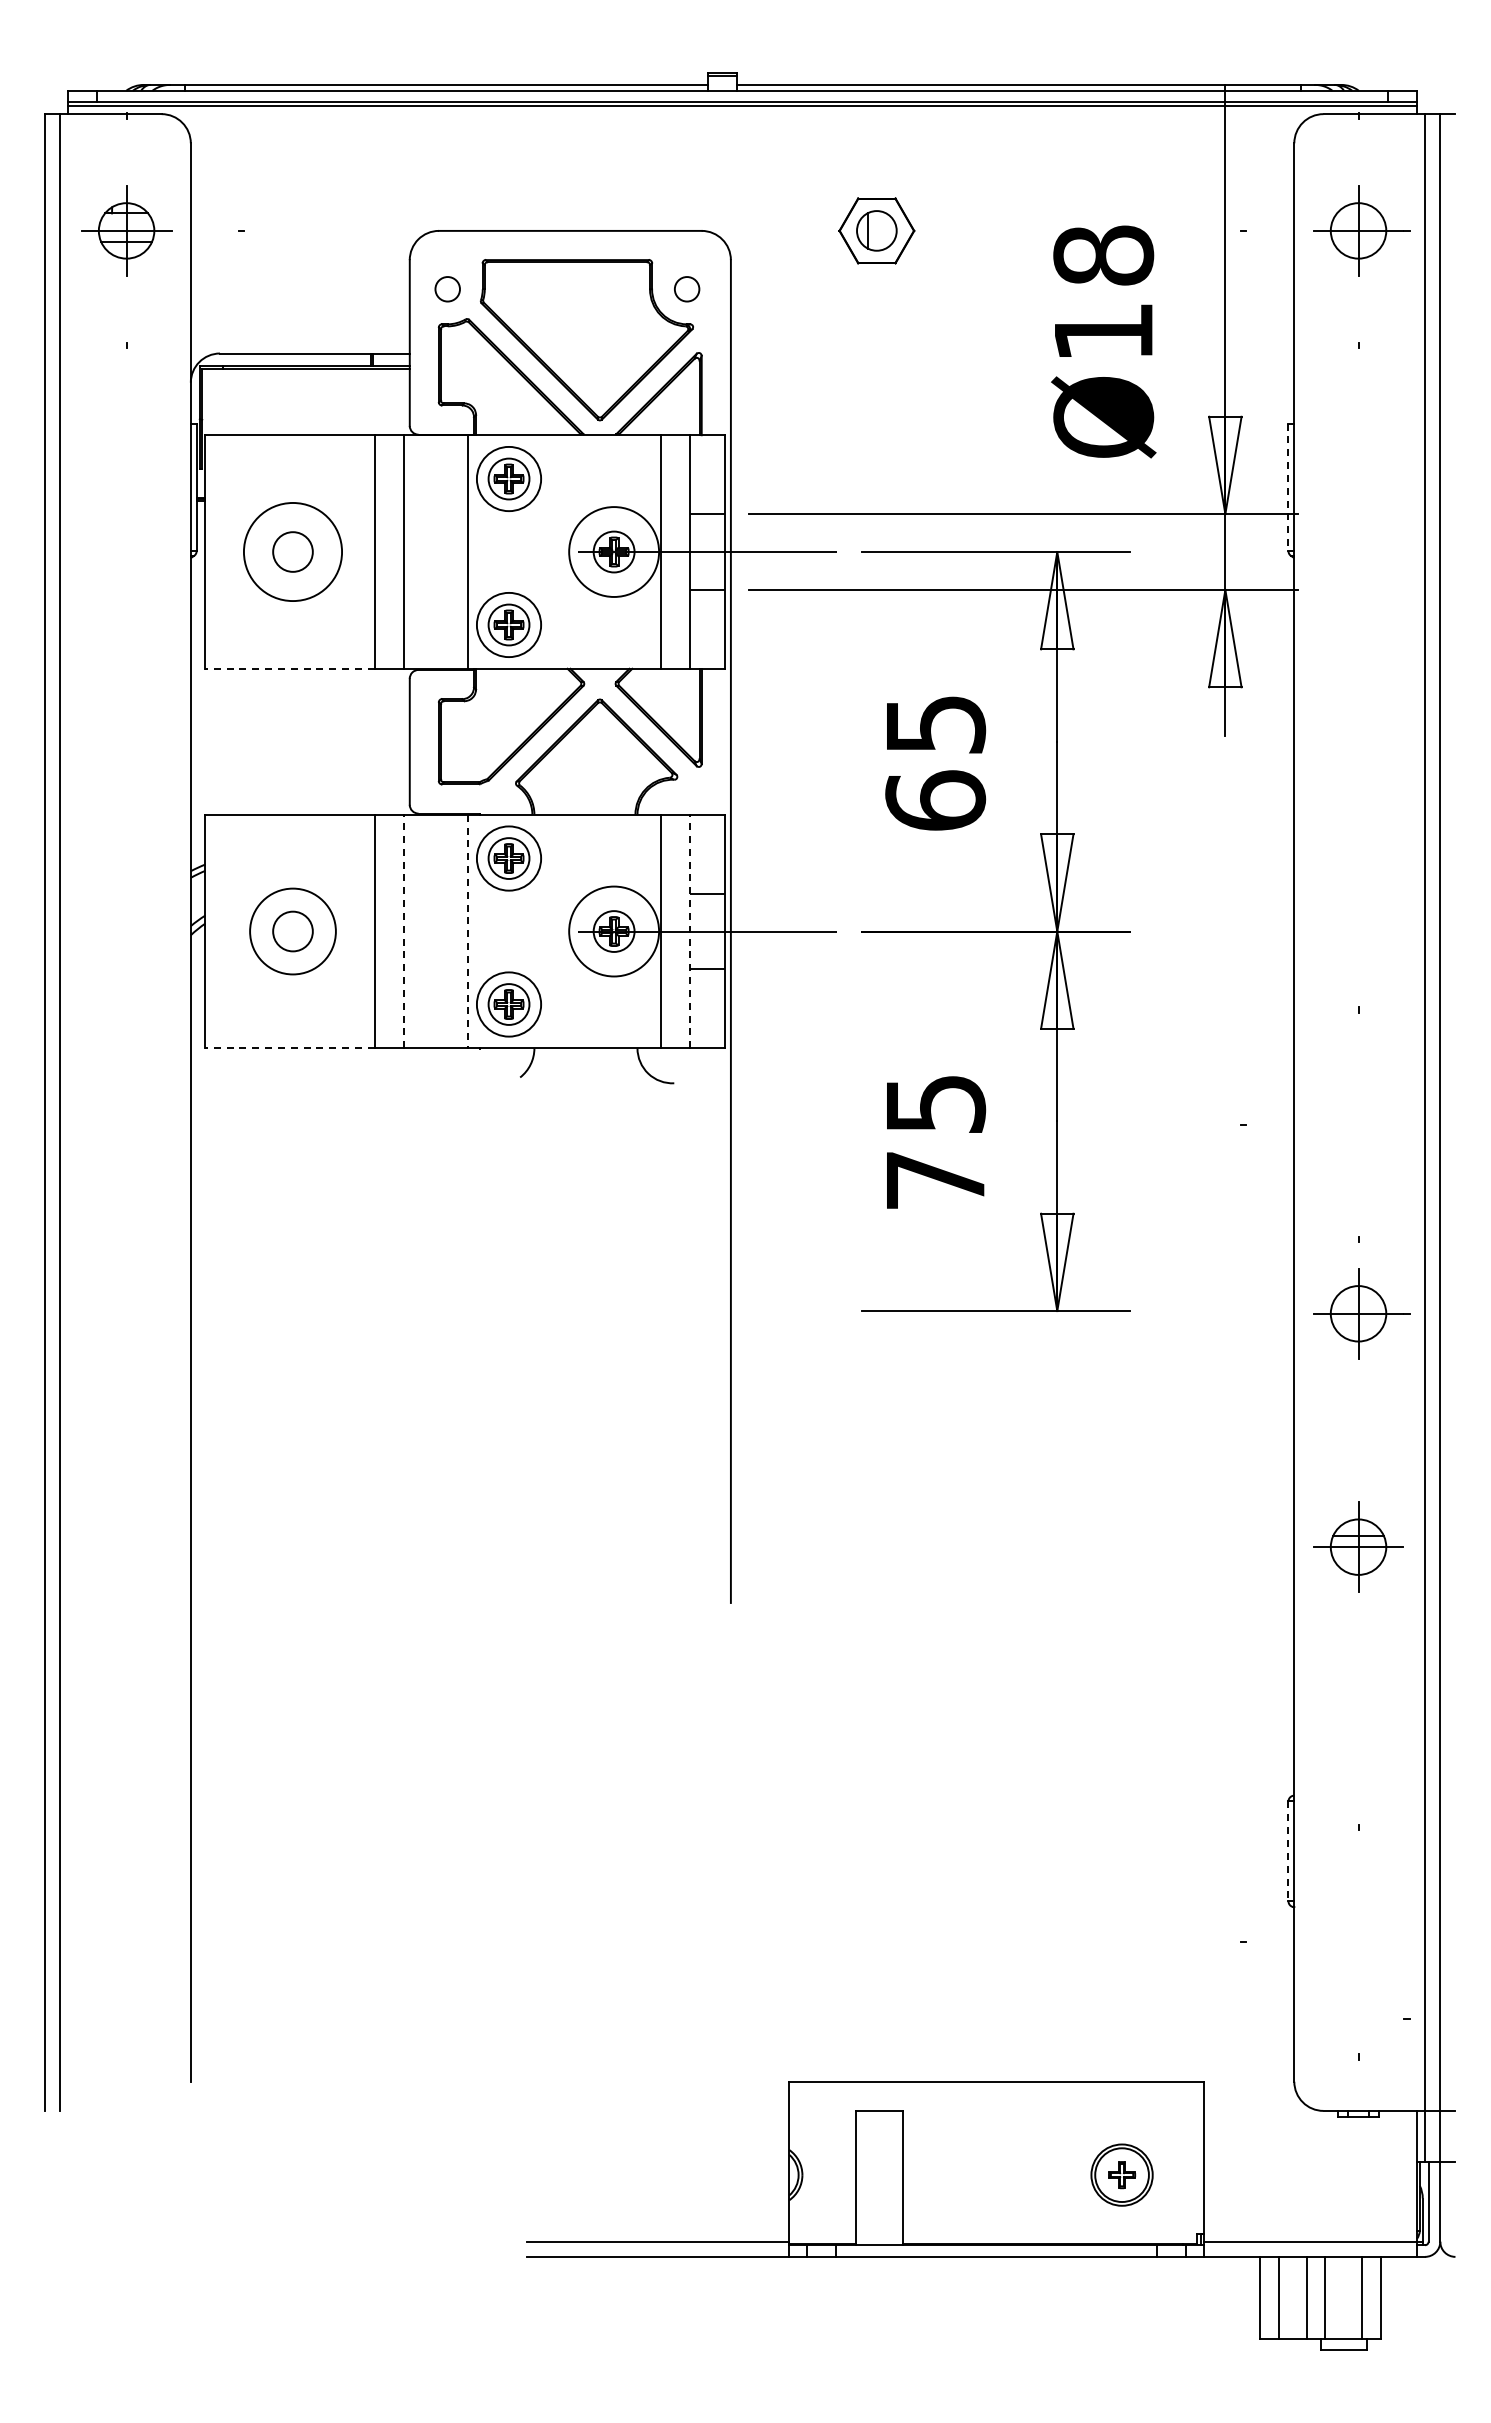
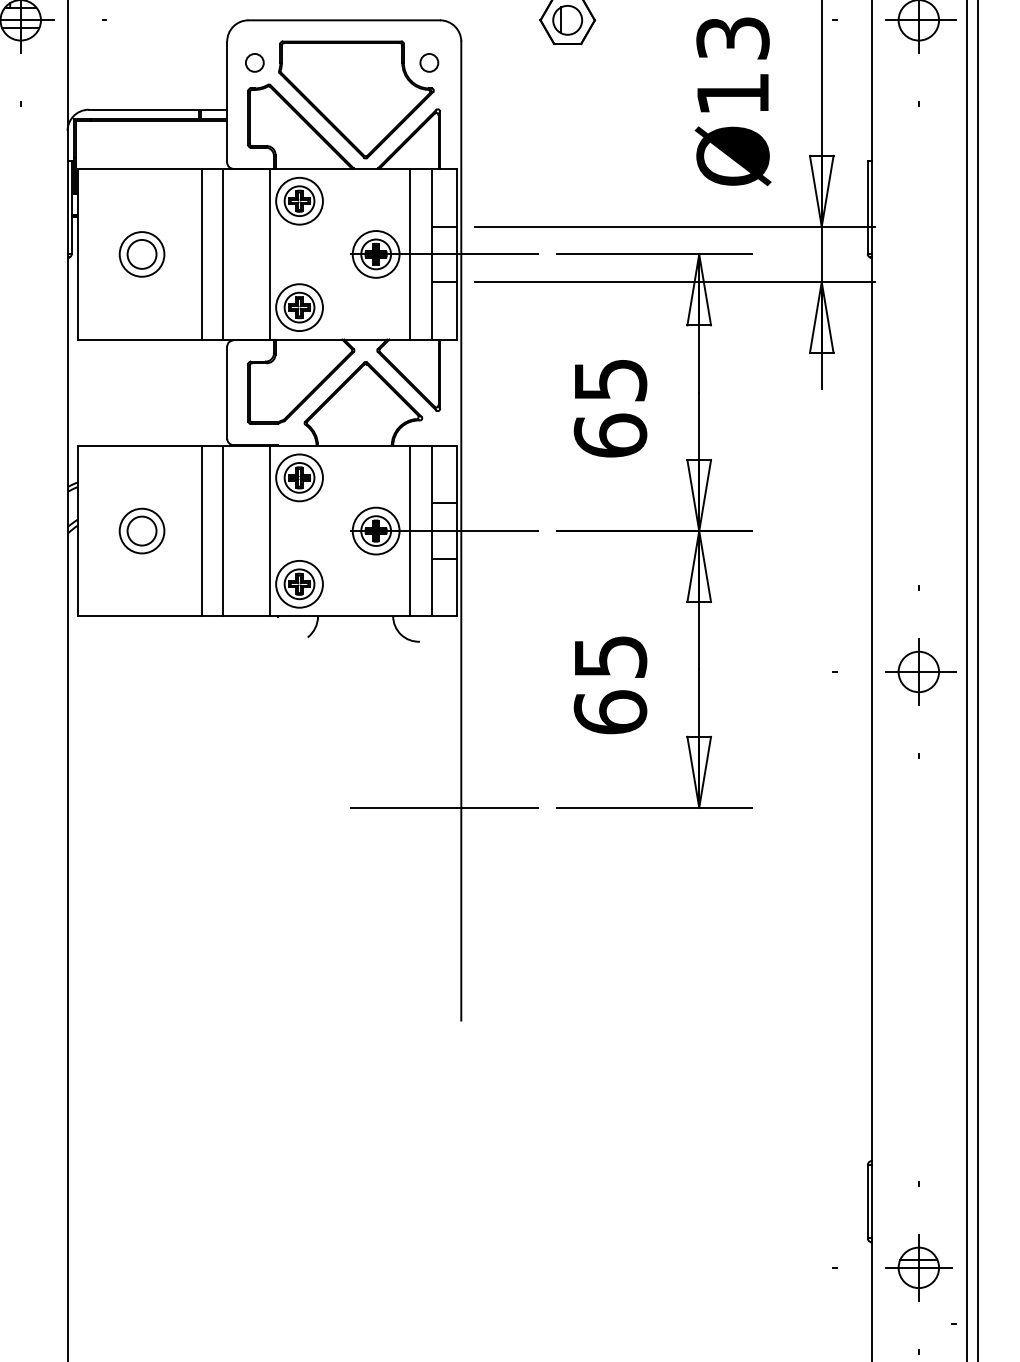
text: (1103, 255) -> (732, 38), Ø18 -> Ø13
line: (1288, 487) -> (867, 207), dashed -> solid
circle: (292, 551) -> (141, 254), size x0.62
circle: (614, 551) -> (376, 254), size x0.71
line: (290, 668) -> (140, 339), dashed -> solid
circle: (292, 931) -> (141, 531), size x0.71
line: (403, 931) -> (222, 531), dashed -> solid
line: (468, 931) -> (270, 531), dashed -> solid
circle: (614, 931) -> (376, 531), size x0.71
line: (690, 931) -> (431, 531), dashed -> solid
line: (290, 1048) -> (140, 616), dashed -> solid
text: (935, 1179) -> (610, 711), 75 -> 65
line: (707, 1311) -> (444, 808), added
part: (1361, 1313) -> (921, 671), moved
part: (1358, 1546) -> (918, 1267), moved
line: (1288, 1851) -> (867, 1201), dashed -> solid

